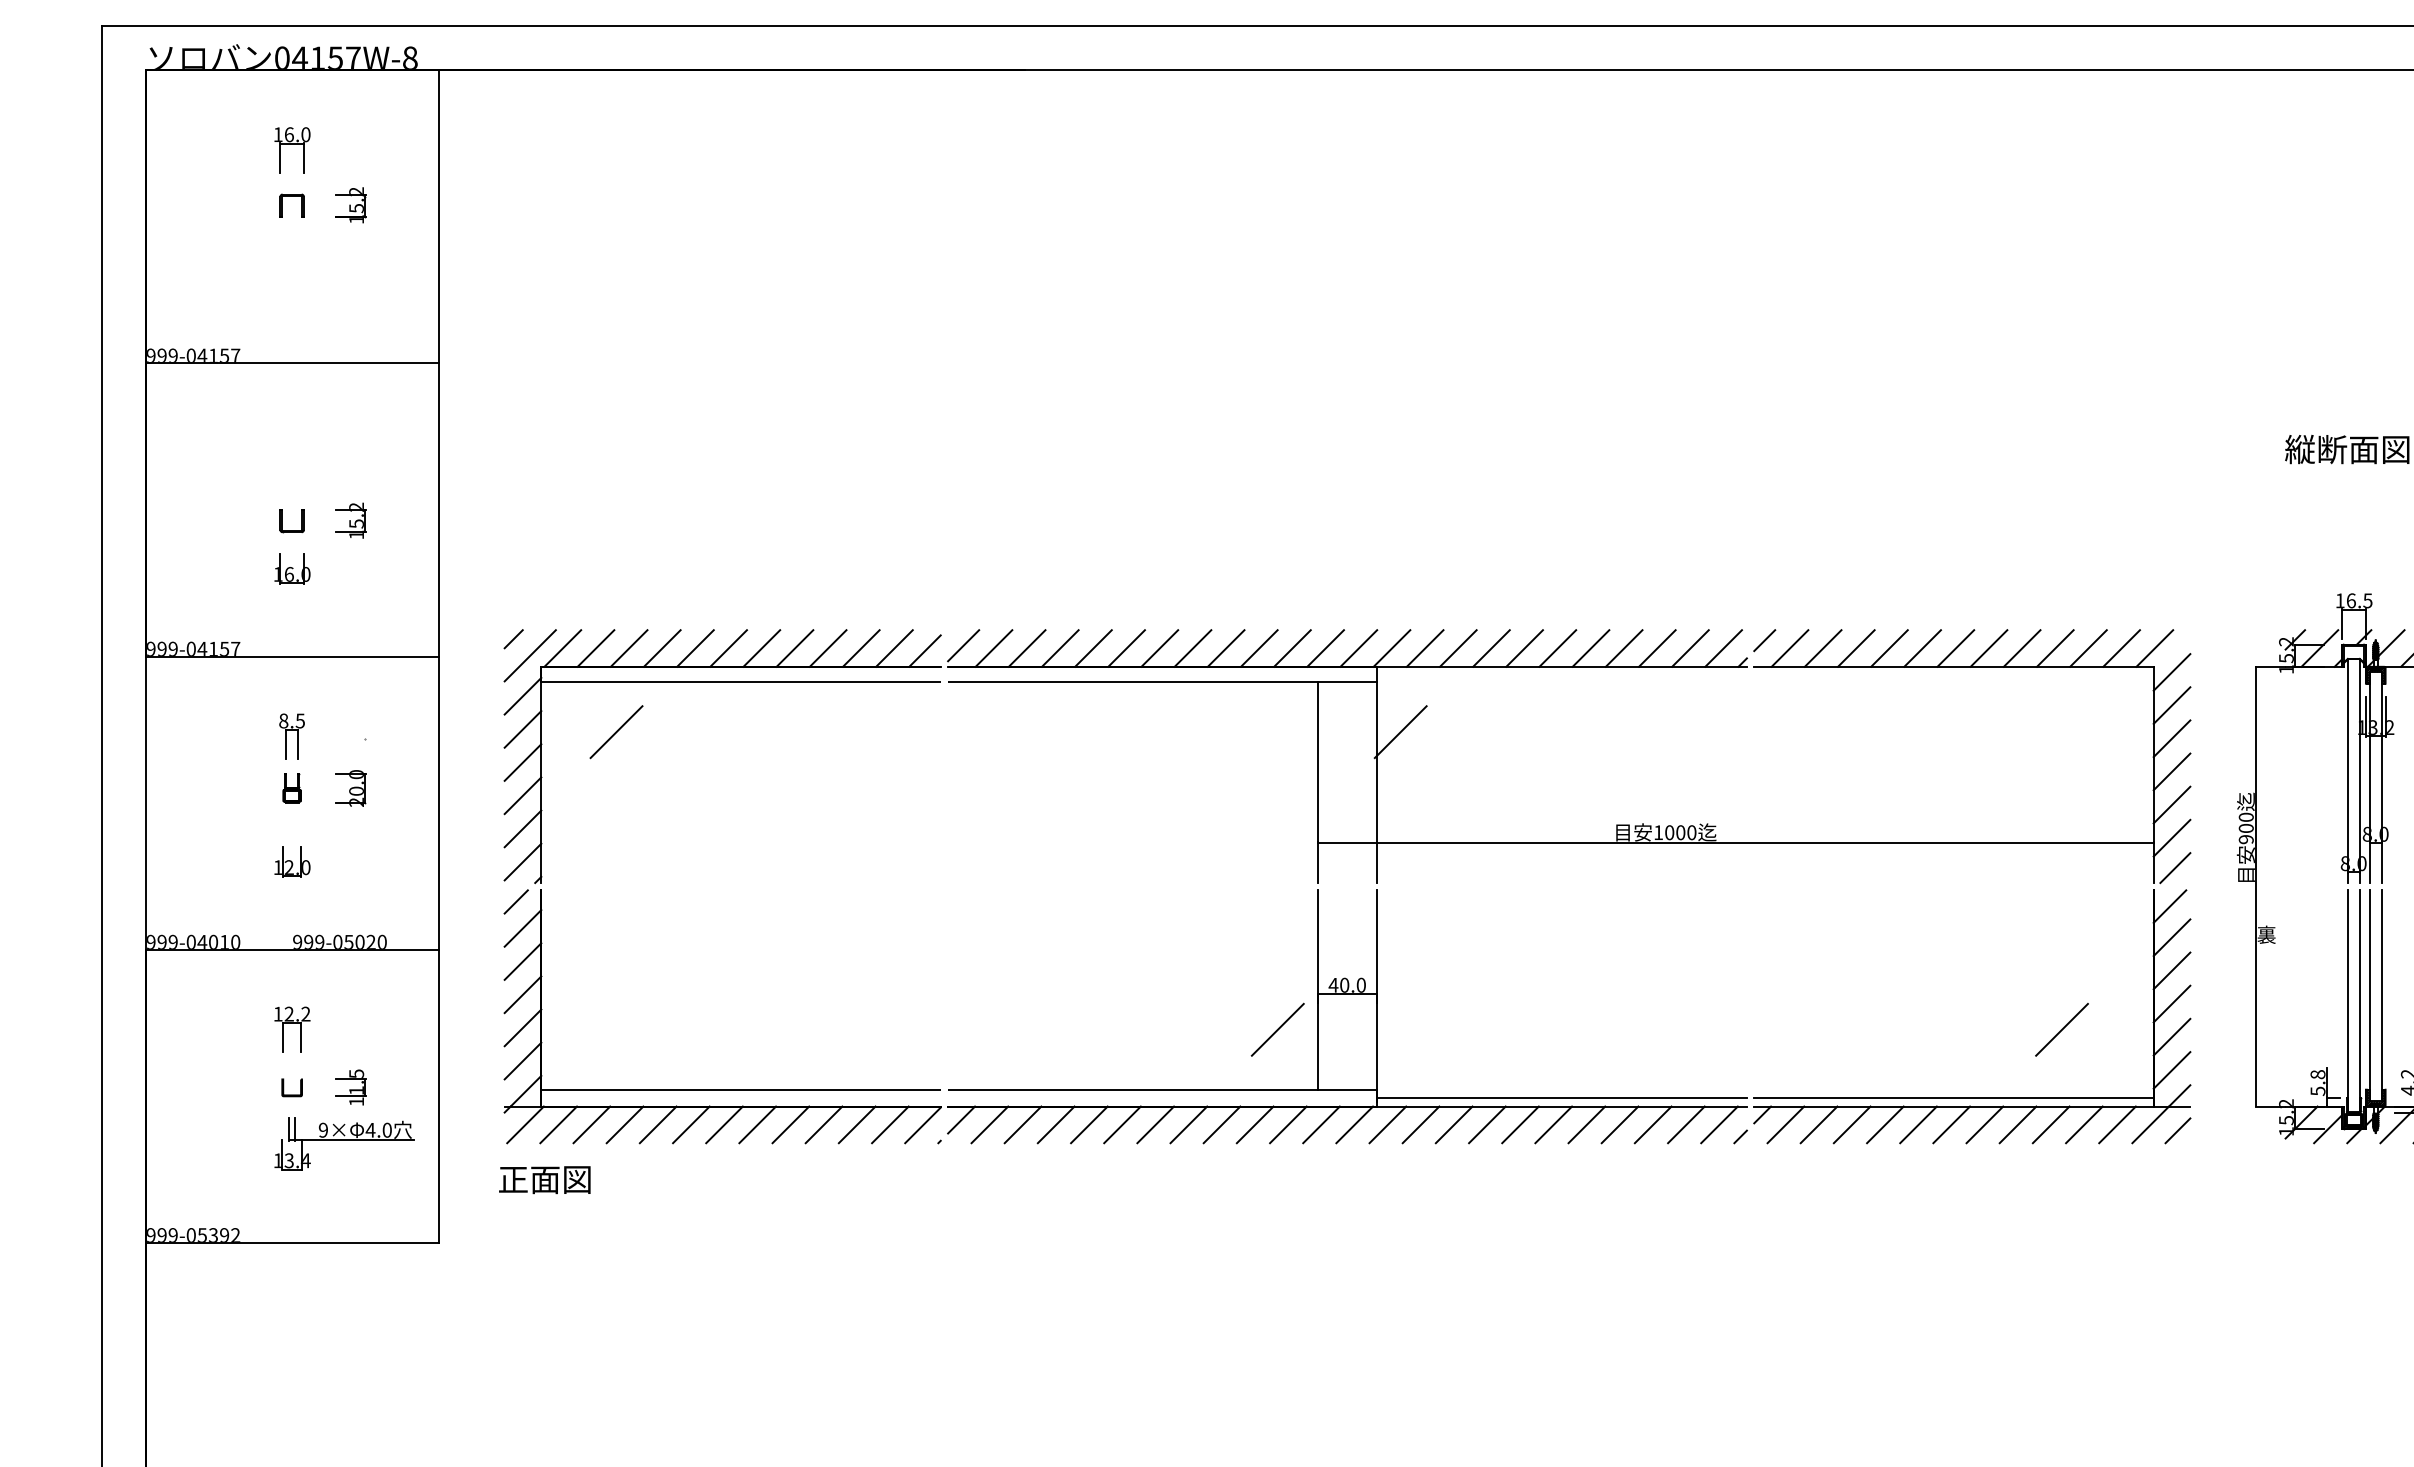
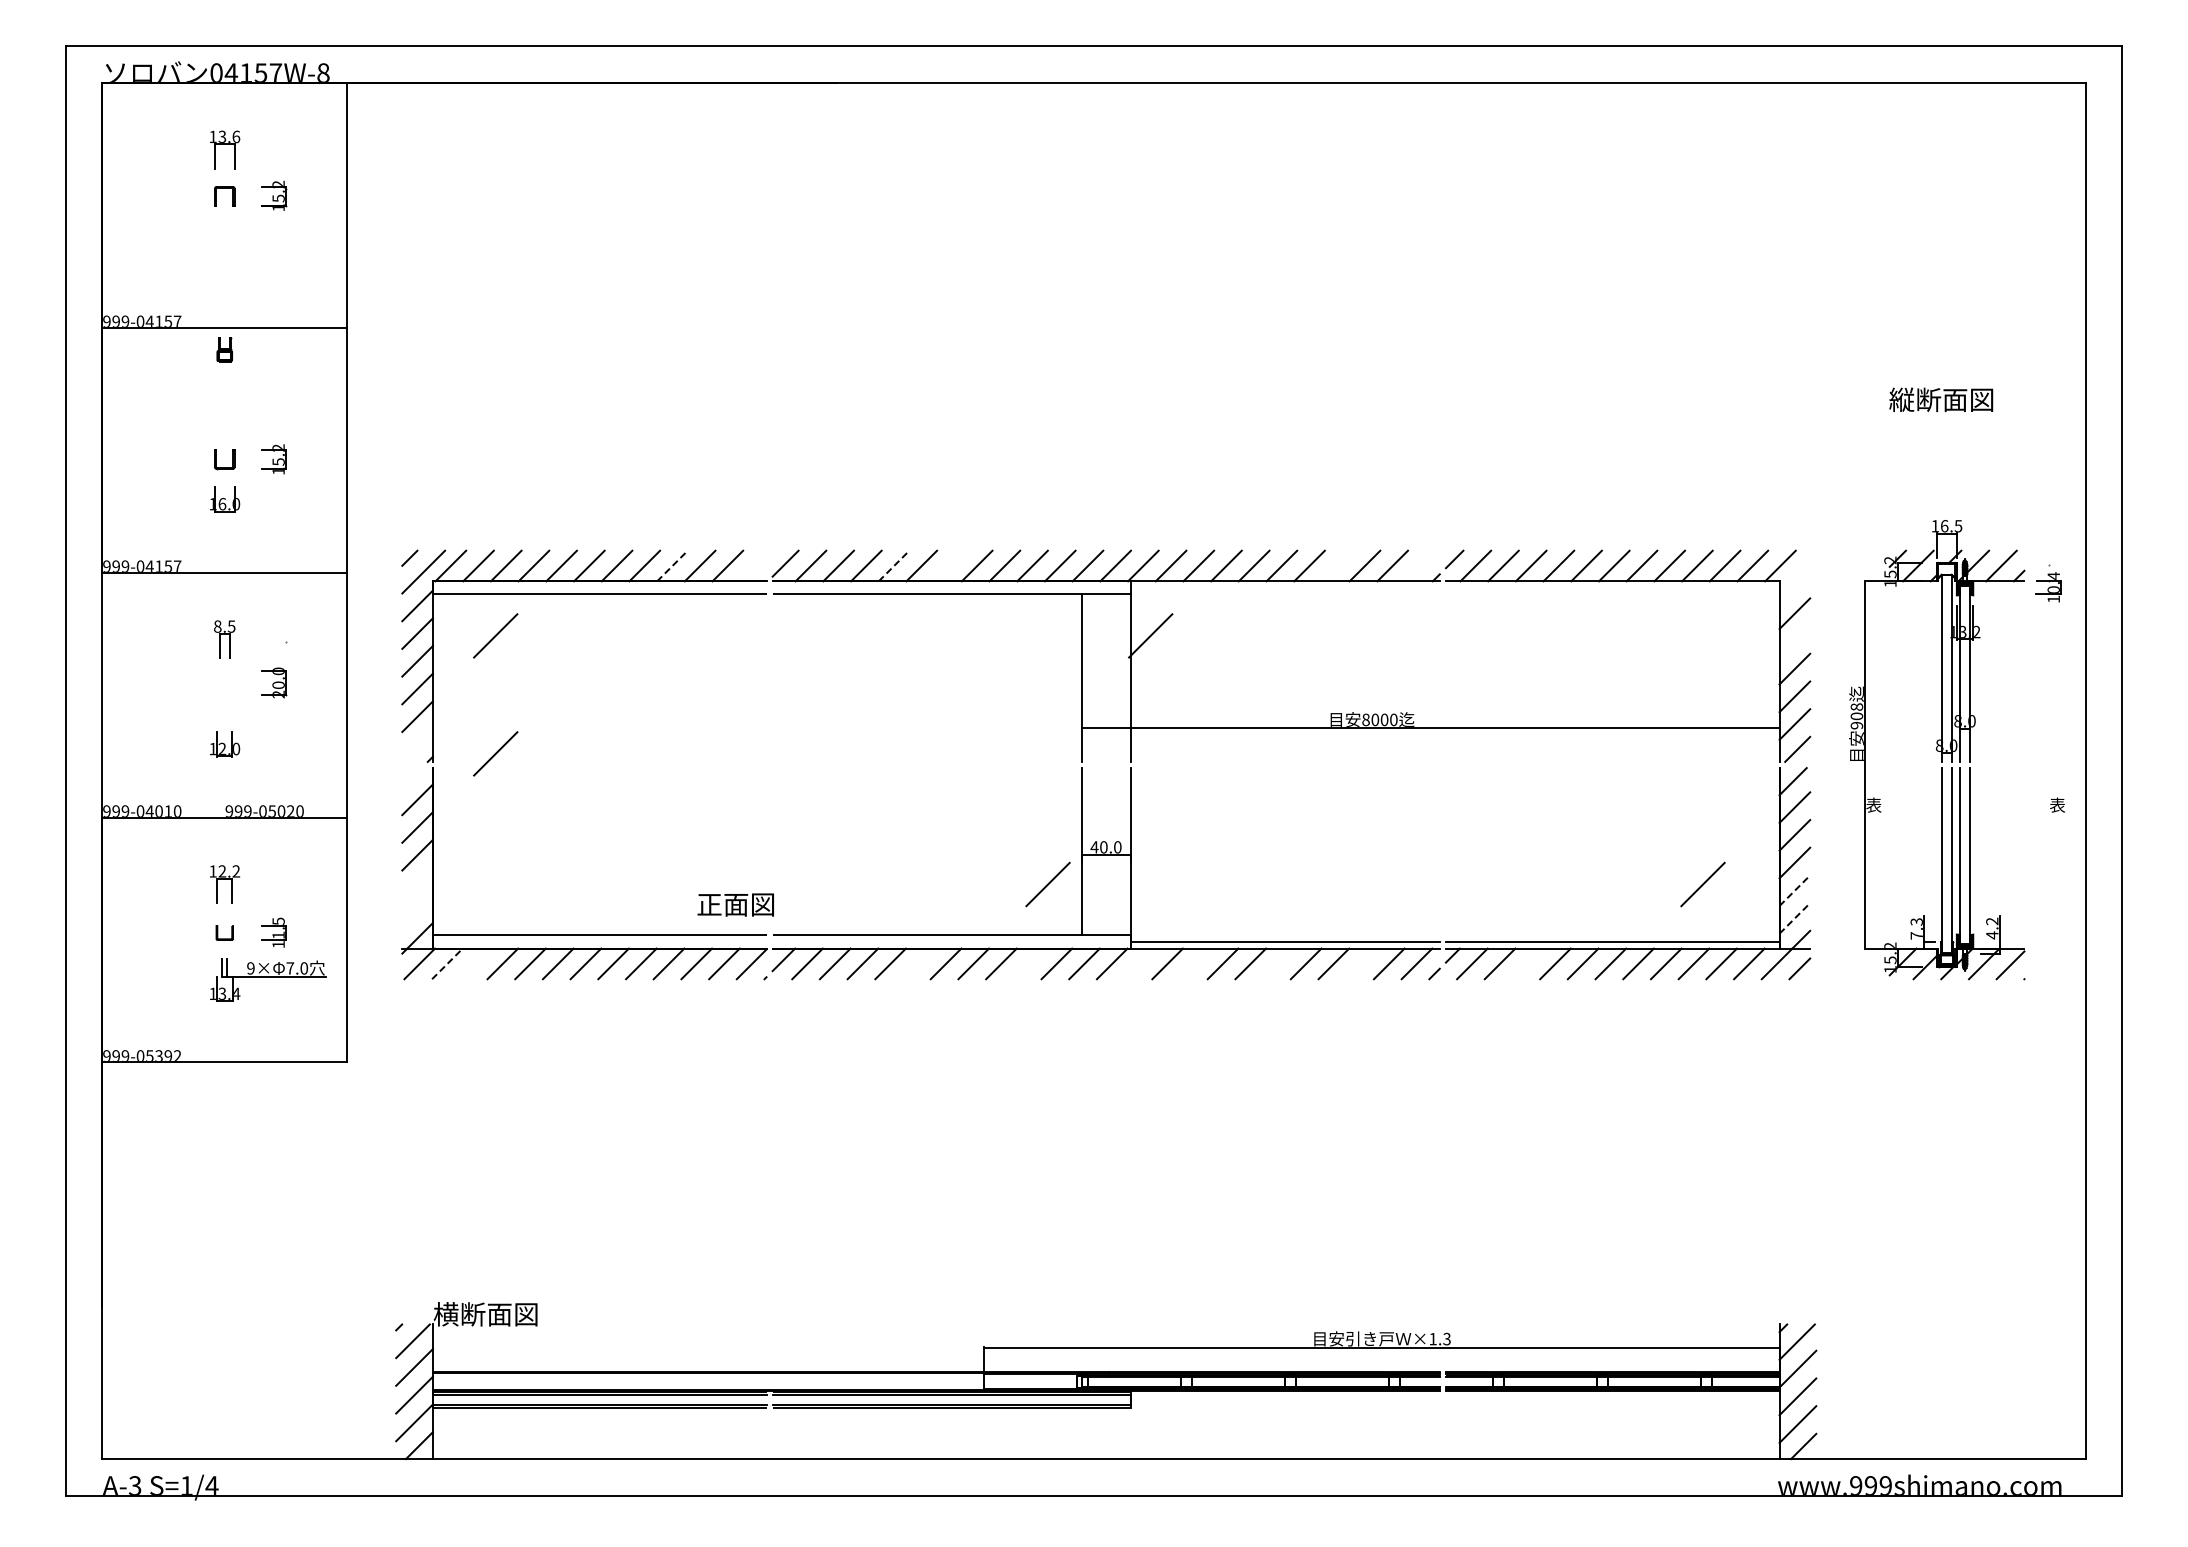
text: (297, 134) -> (229, 136), 16.0 -> 13.6
line: (1159, 647) -> (949, 565), removed
line: (1624, 647) -> (1337, 565), removed
line: (1723, 647) -> (1420, 565), removed
line: (828, 649) -> (672, 566), solid -> dashed
line: (1093, 649) -> (894, 566), solid -> dashed
line: (925, 651) -> (753, 568), removed
line: (2171, 671) -> (1794, 585), removed
line: (2171, 738) -> (1794, 641), removed
part: (291, 787) -> (224, 349), moved
text: (2245, 816) -> (1856, 706), 900 -> 908
text: (1657, 832) -> (1365, 719), 1000 -> 8000
line: (522, 862) -> (417, 744), removed
line: (616, 872) -> (495, 753), added
line: (515, 901) -> (411, 777), removed
text: (2266, 935) -> (1873, 805), 裏 -> 表
line: (522, 1027) -> (417, 882), removed
line: (2171, 1036) -> (1794, 890), solid -> dashed
line: (522, 1060) -> (417, 910), removed
line: (2171, 1070) -> (1794, 918), solid -> dashed
text: (2317, 1082) -> (1916, 928), 5.8 -> 7.3
line: (558, 1124) -> (447, 963), solid -> dashed
line: (591, 1124) -> (474, 963), removed
line: (1122, 1124) -> (918, 963), removed
line: (1254, 1124) -> (1028, 963), removed
line: (1387, 1124) -> (1139, 963), removed
line: (1454, 1124) -> (1195, 963), removed
line: (1553, 1124) -> (1278, 963), removed
line: (1653, 1124) -> (1361, 963), removed
line: (1851, 1124) -> (1527, 963), removed
text: (370, 1130) -> (290, 968), 4.0 -> 7.0
text: (544, 1179) -> (735, 904), moved

